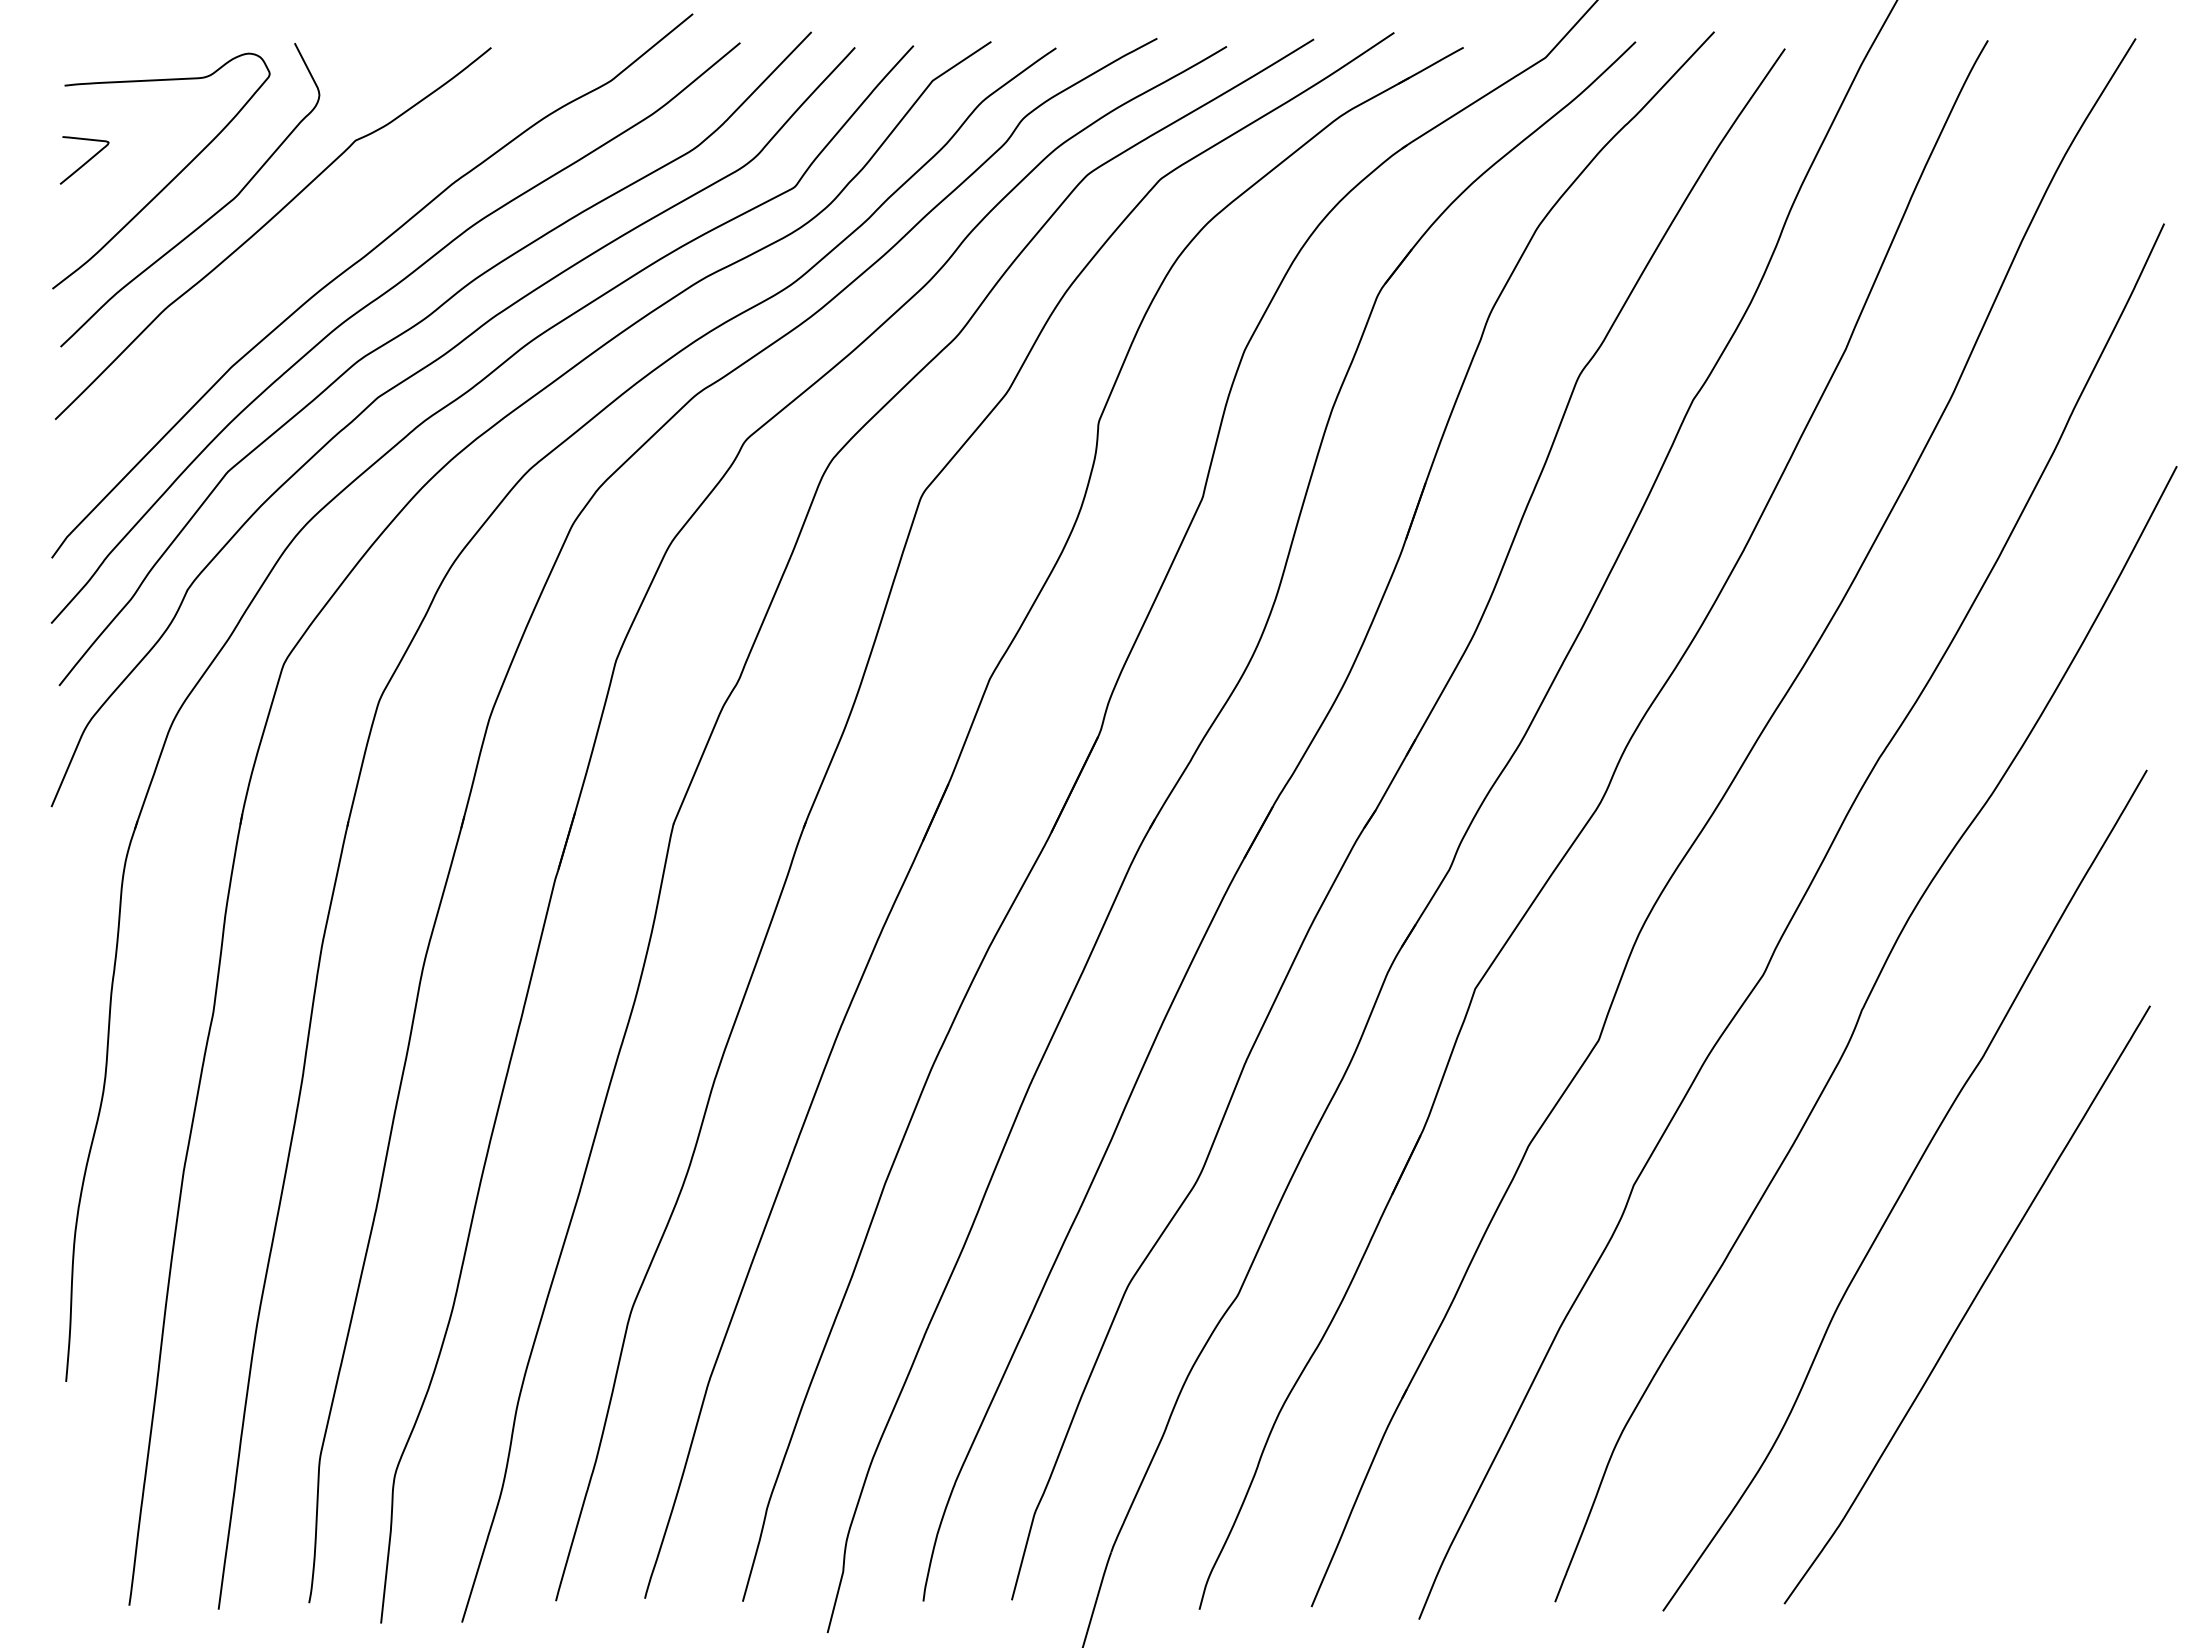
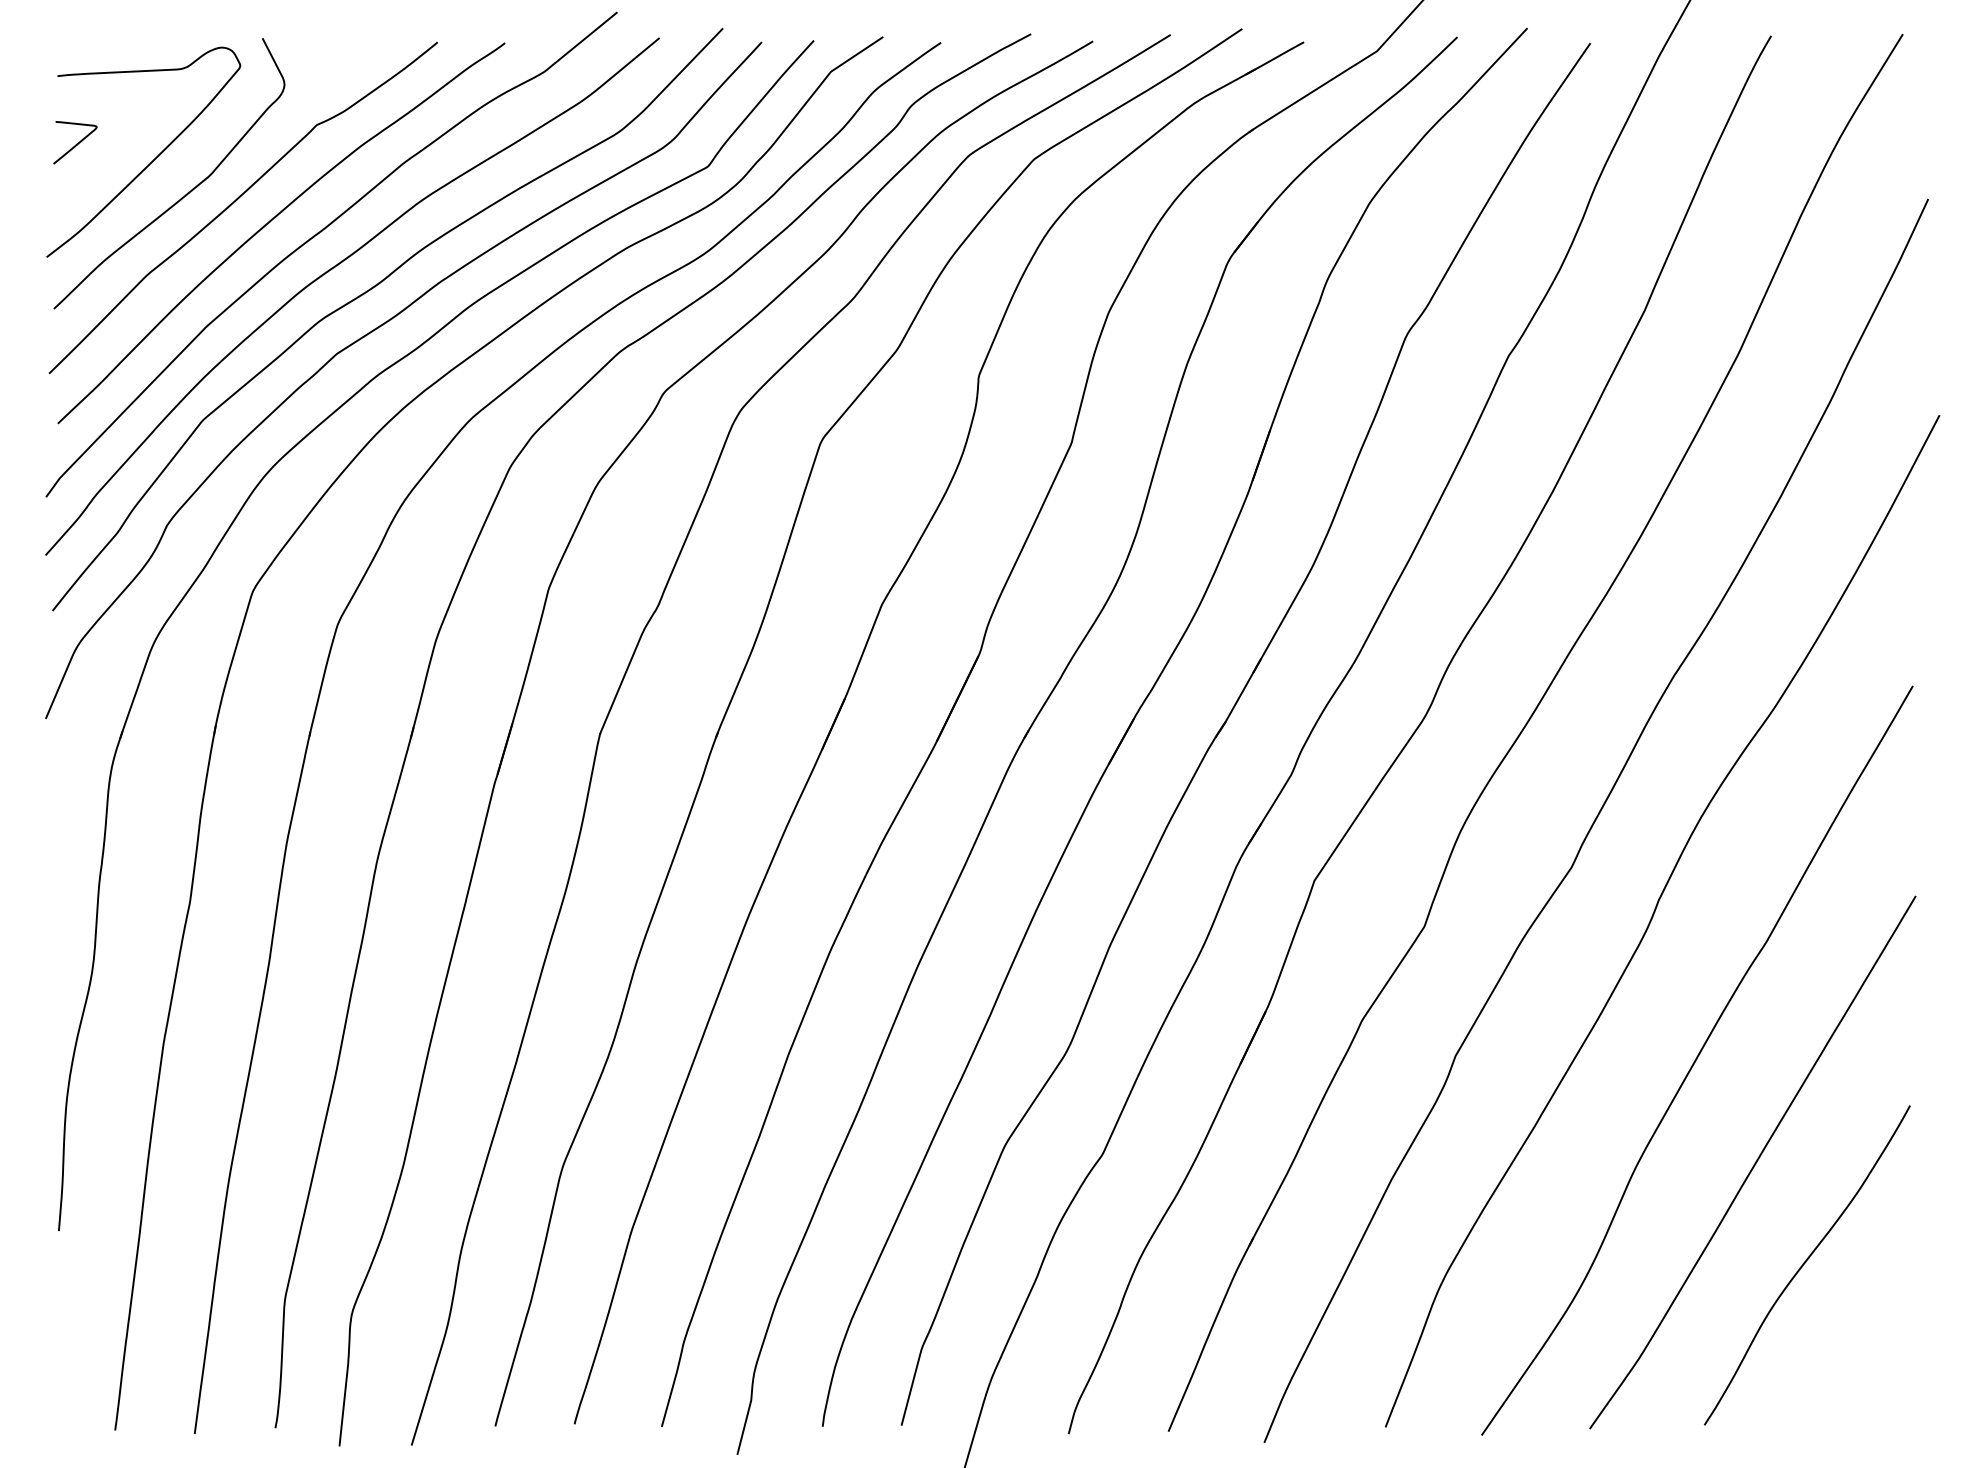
curve: (306, 247) -> (273, 220), added
curve: (2025, 1419) -> (1804, 1264), added

